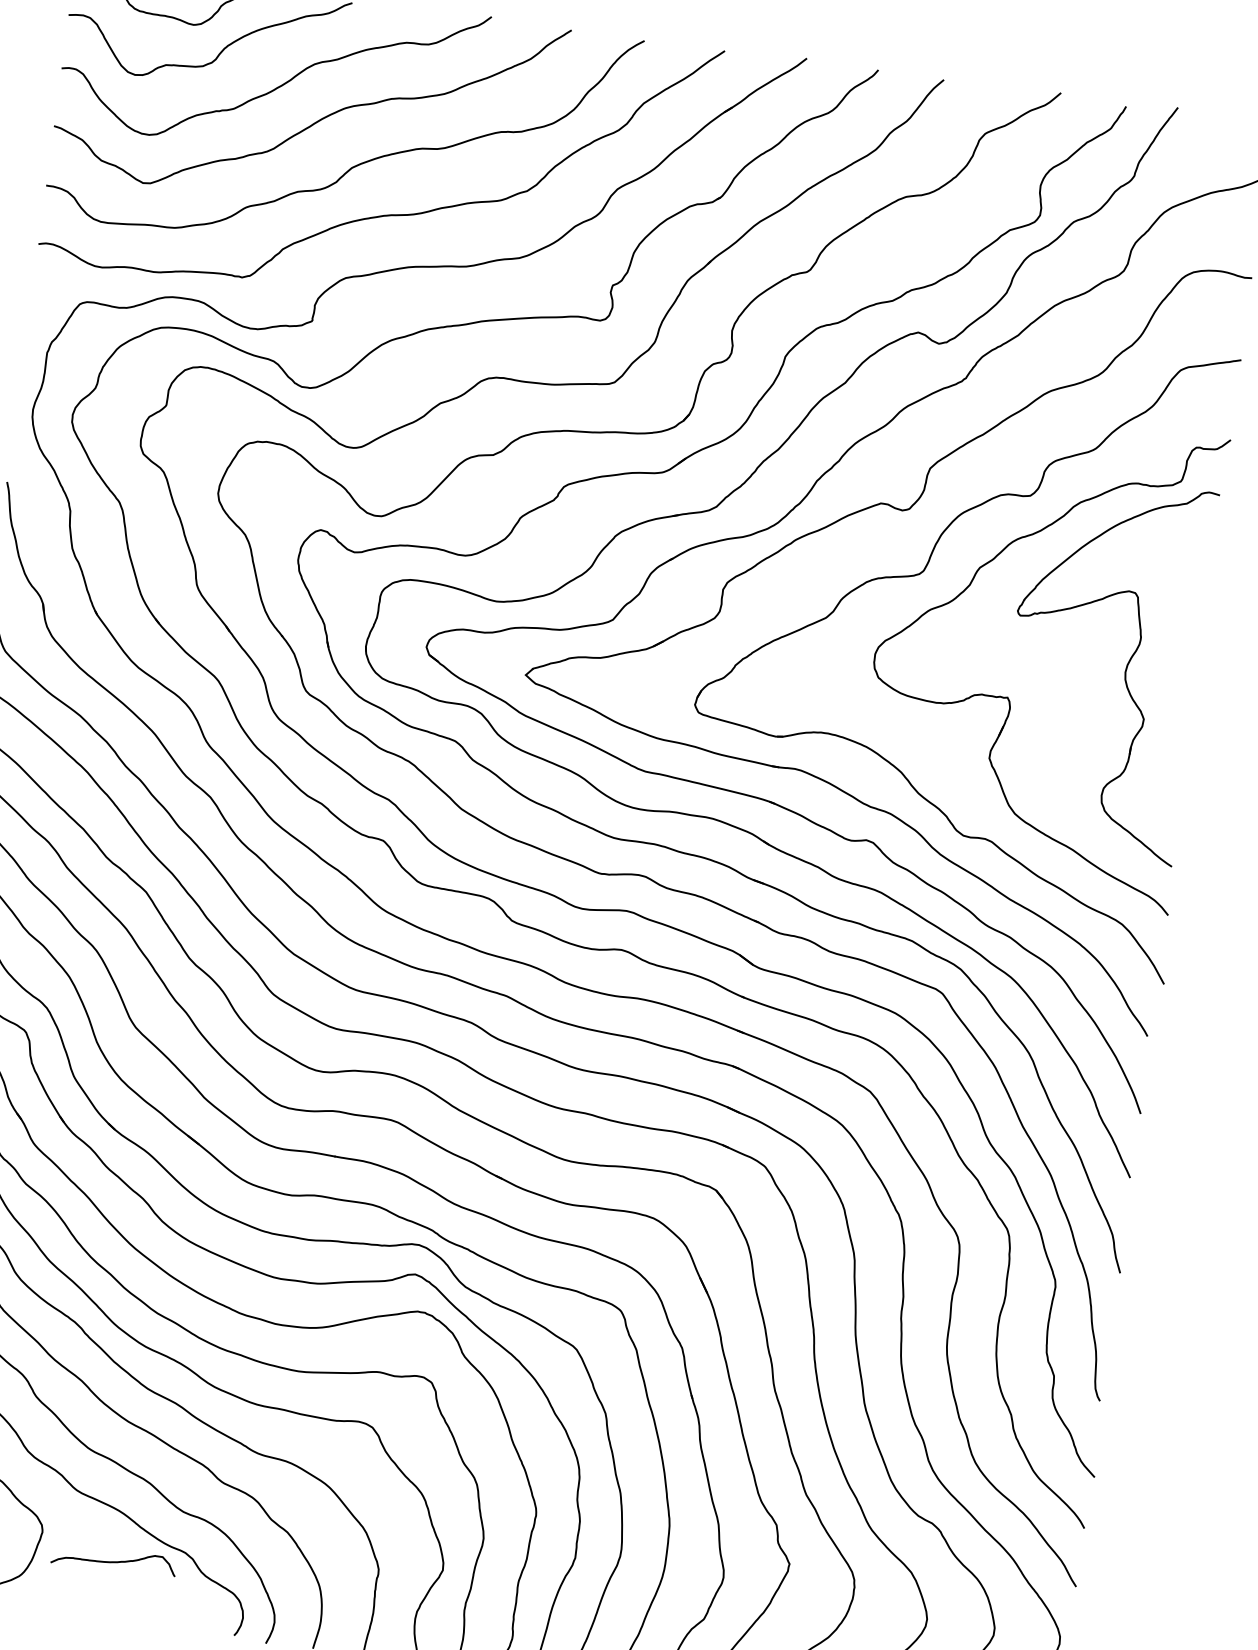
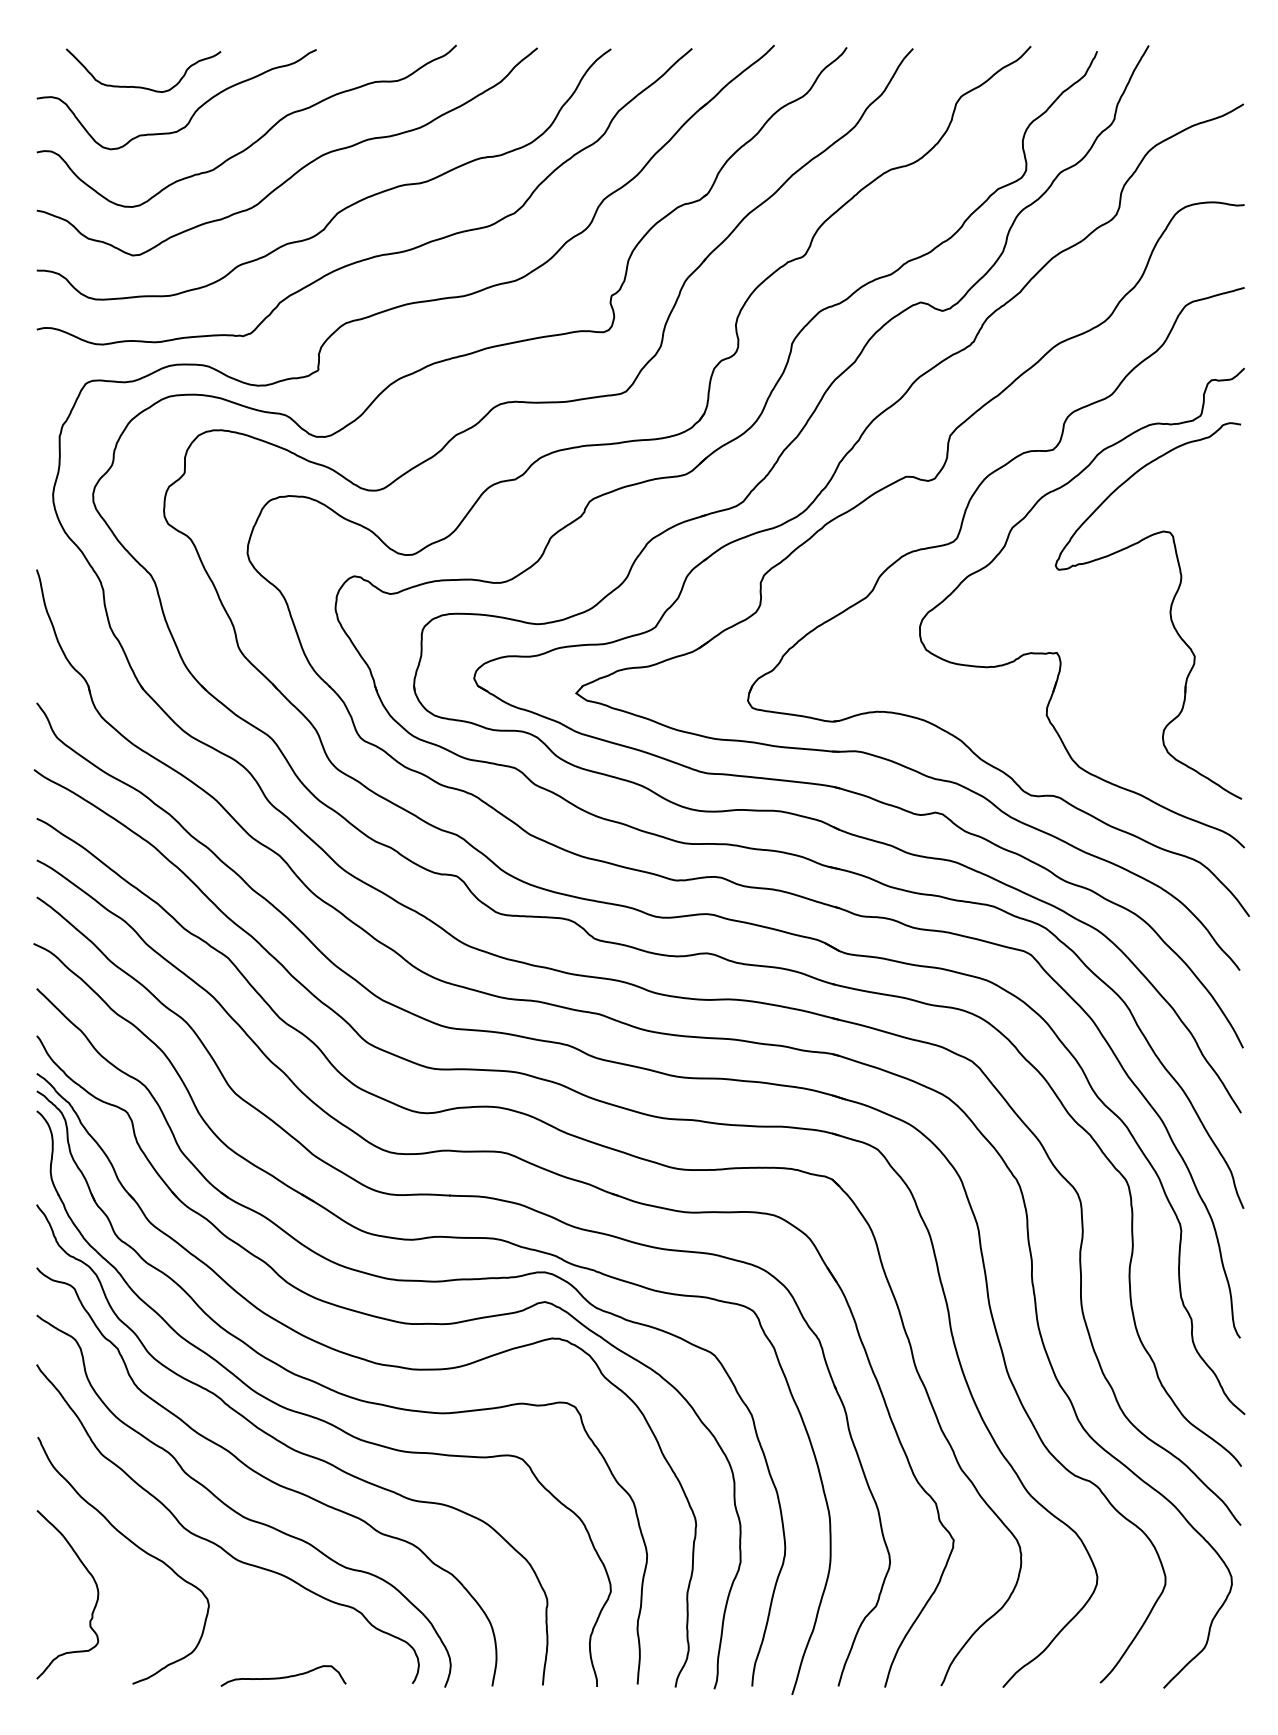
curve: (113, 1561) -> (283, 1676), moved

